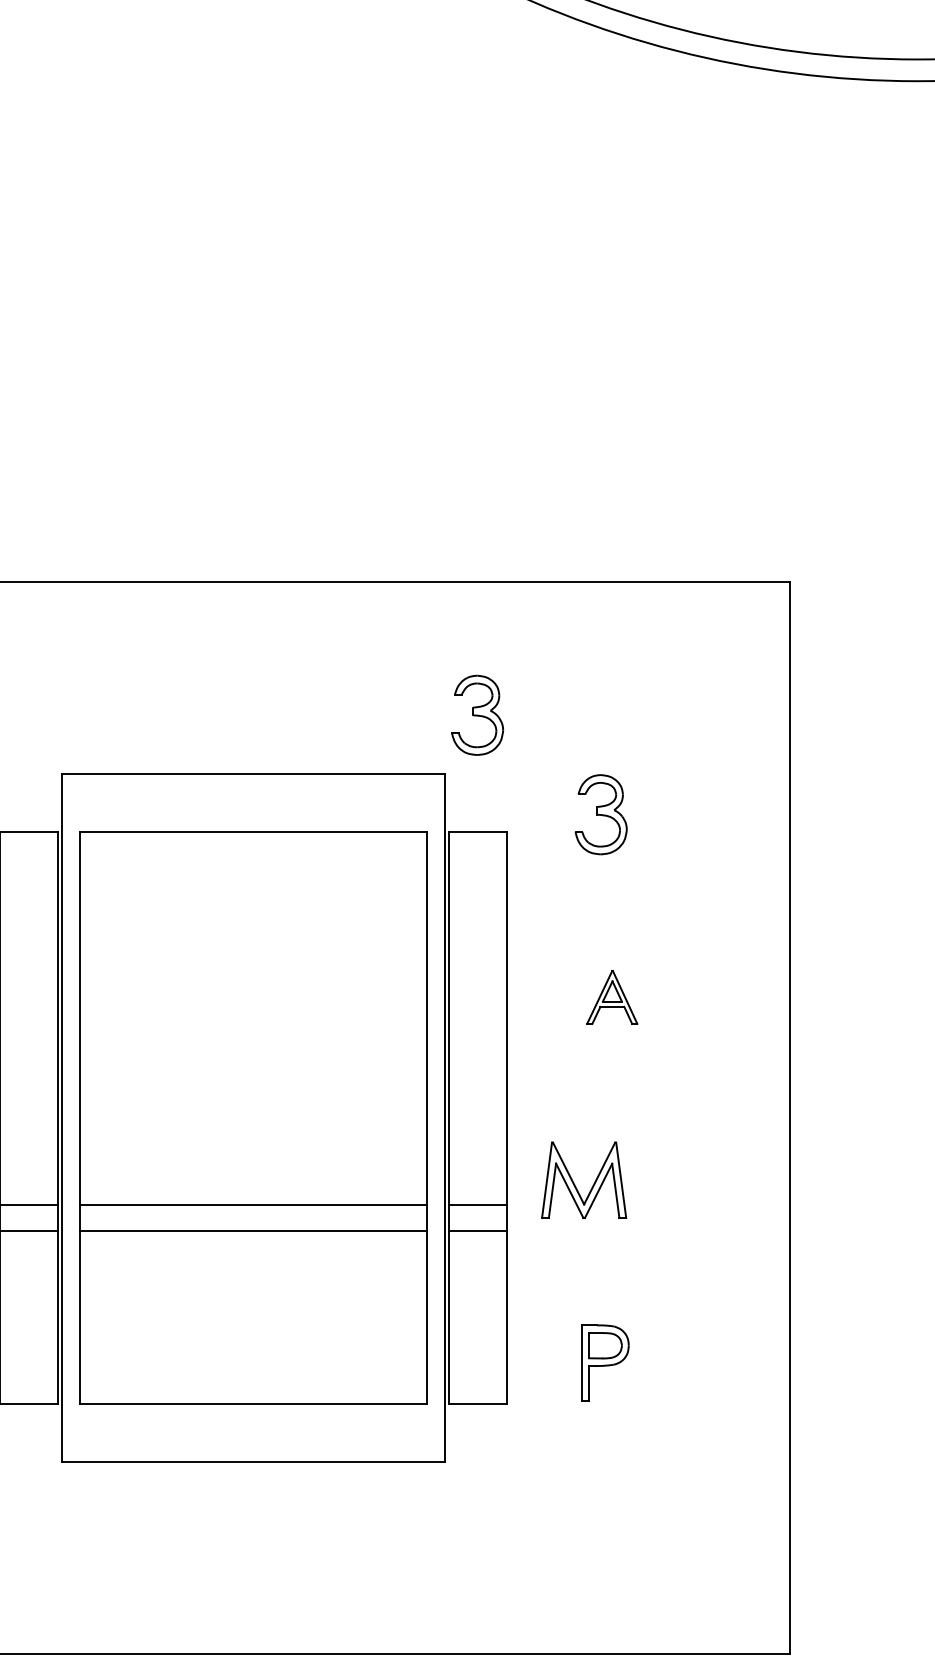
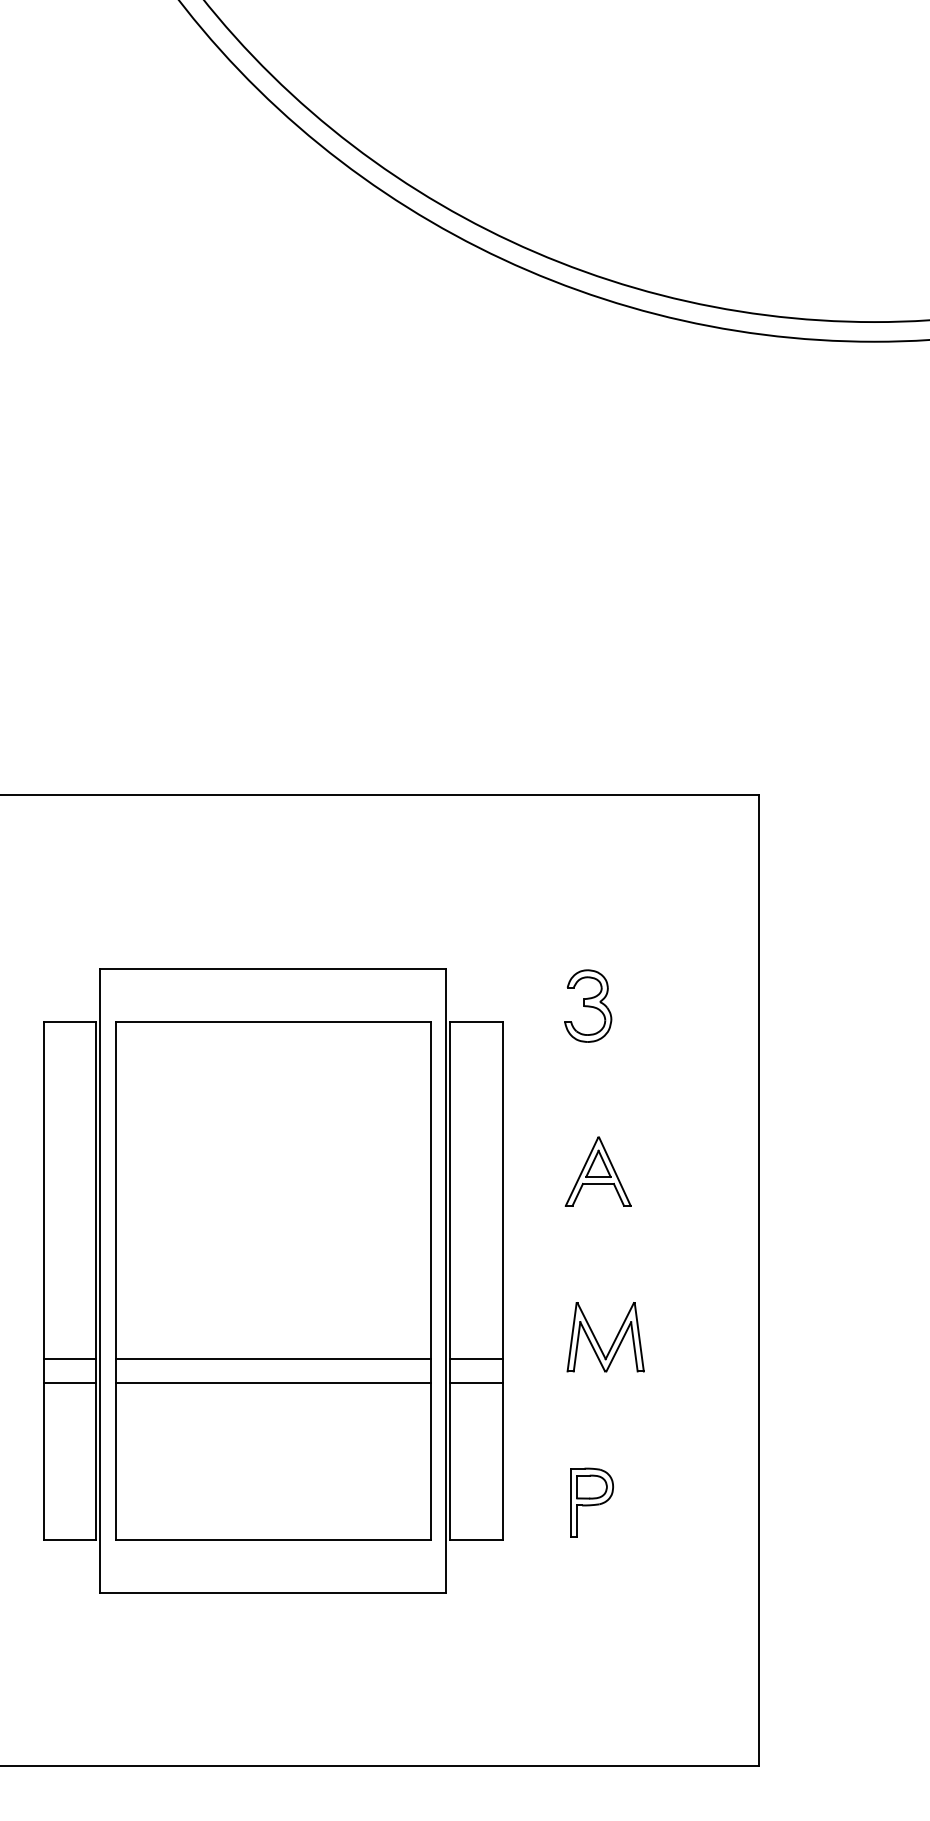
part: (477, 714) -> (476, 915), removed
part: (611, 997) -> (597, 1171), size x1.43
part: (575, 1183) -> (597, 1340), moved

